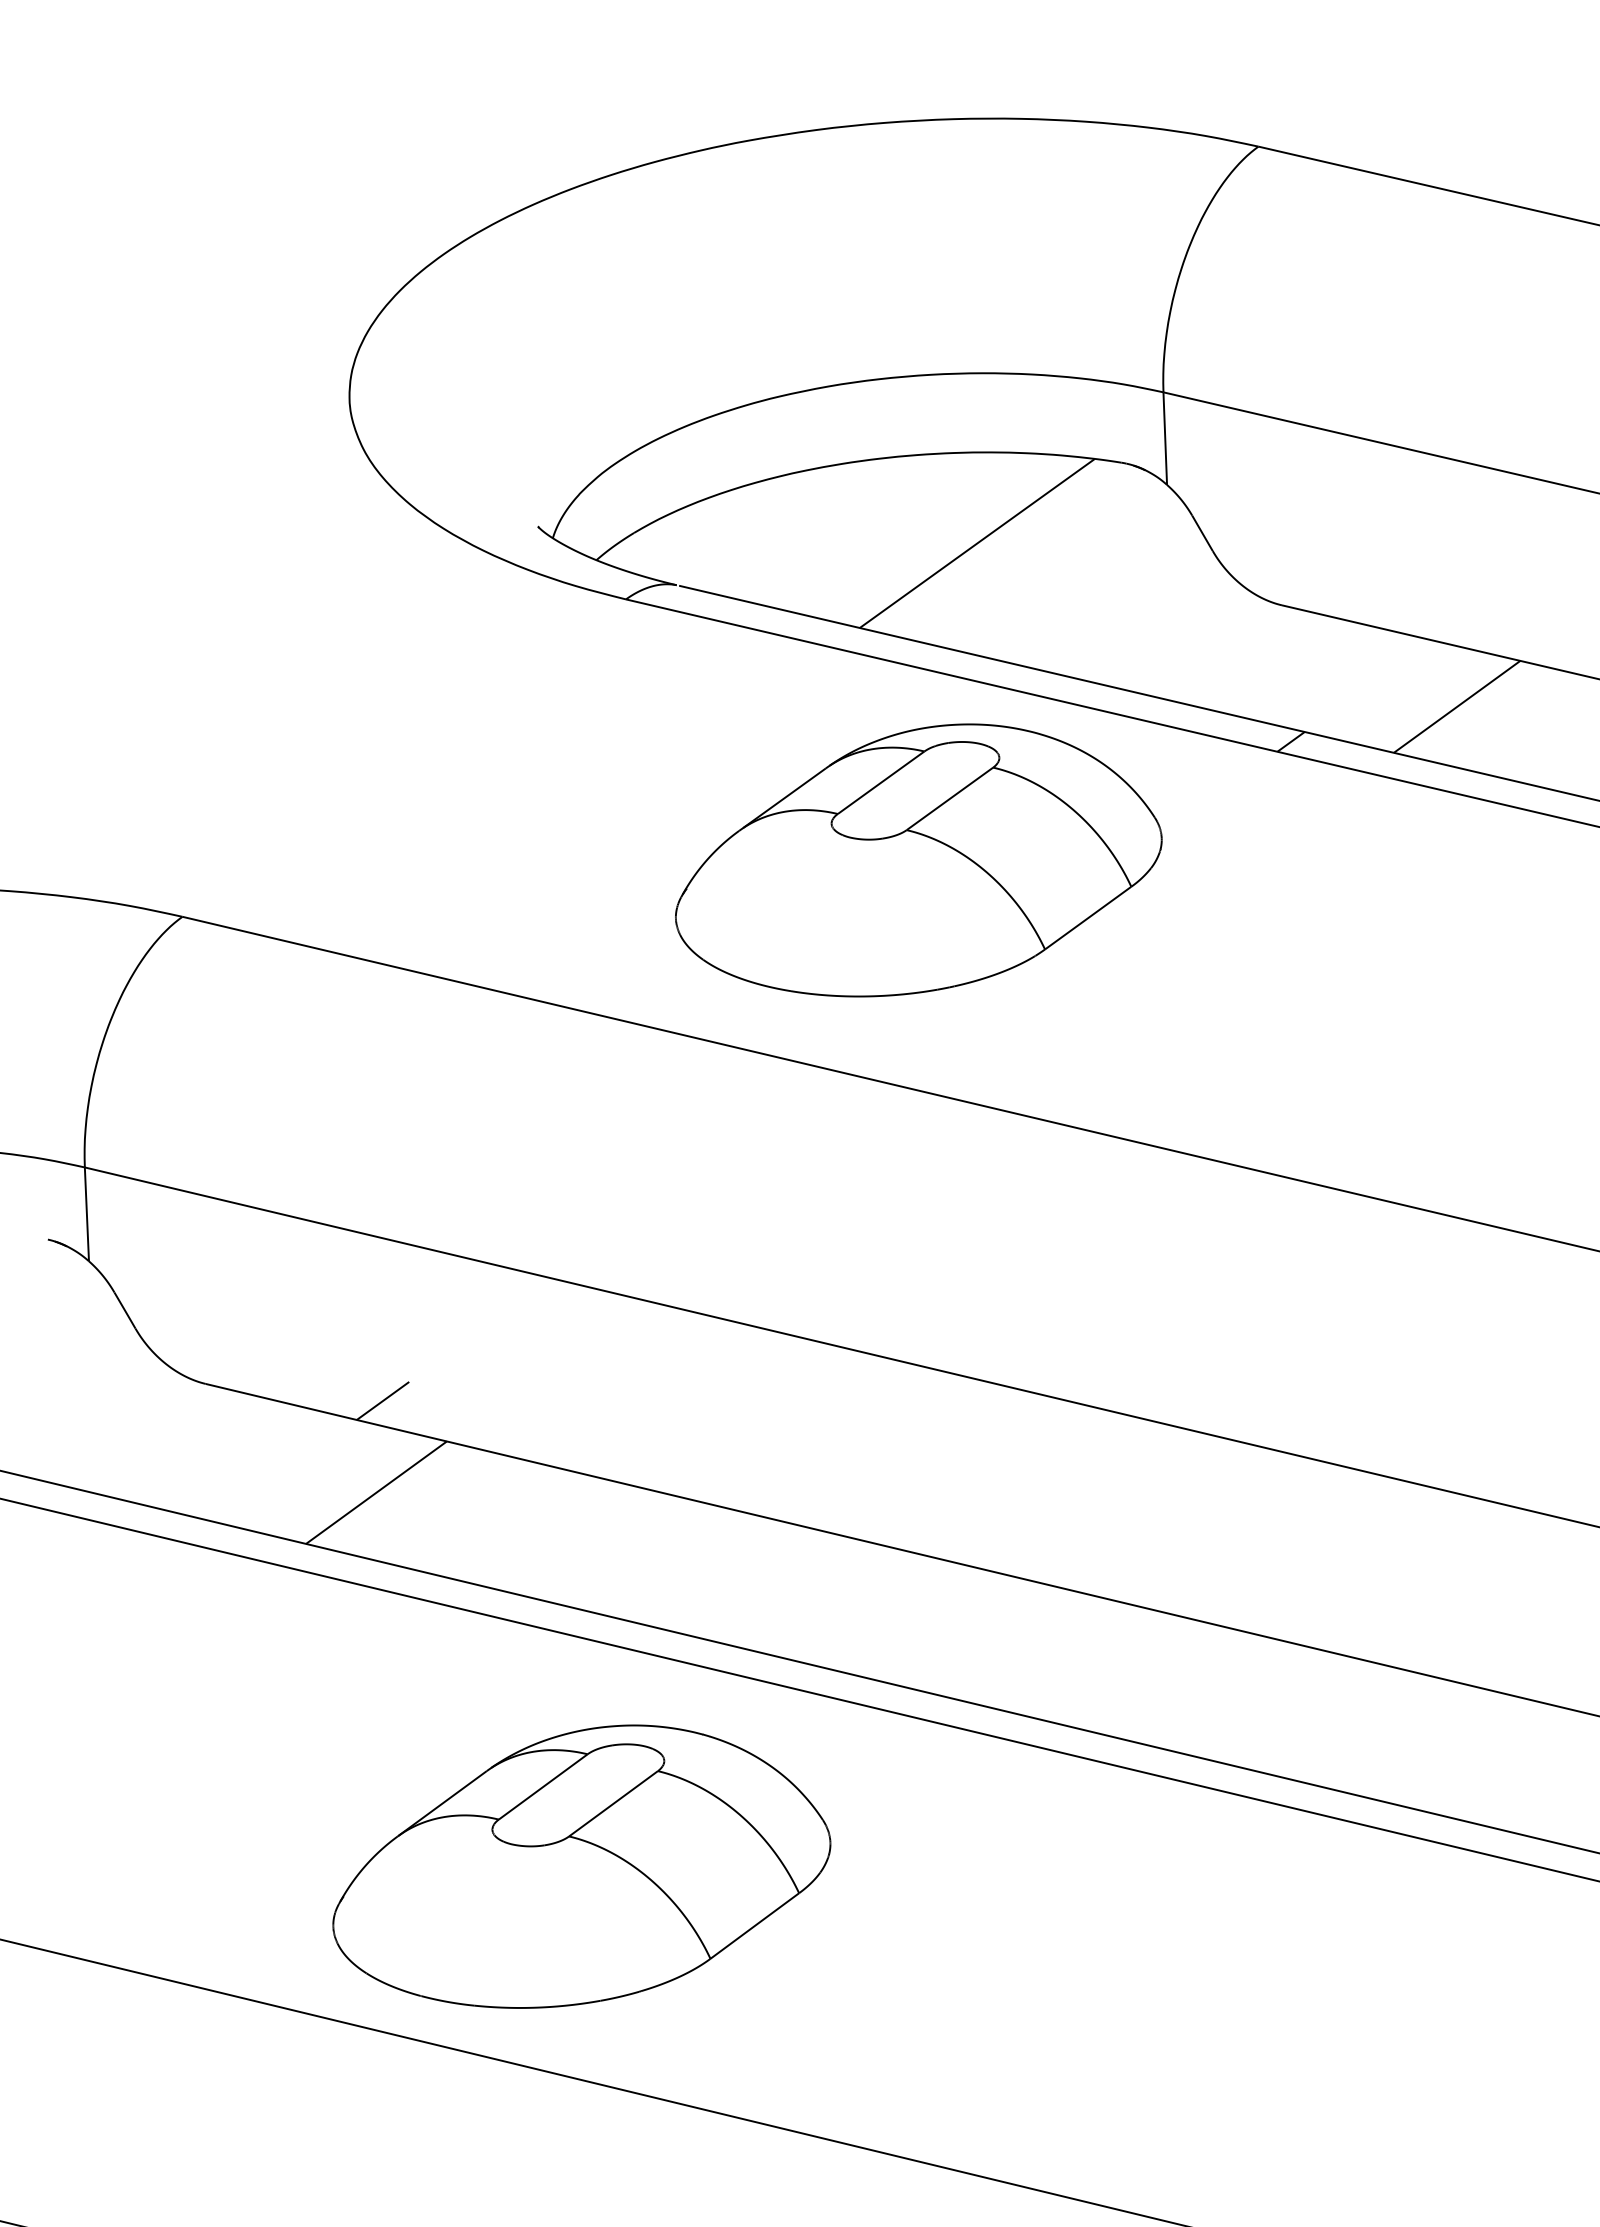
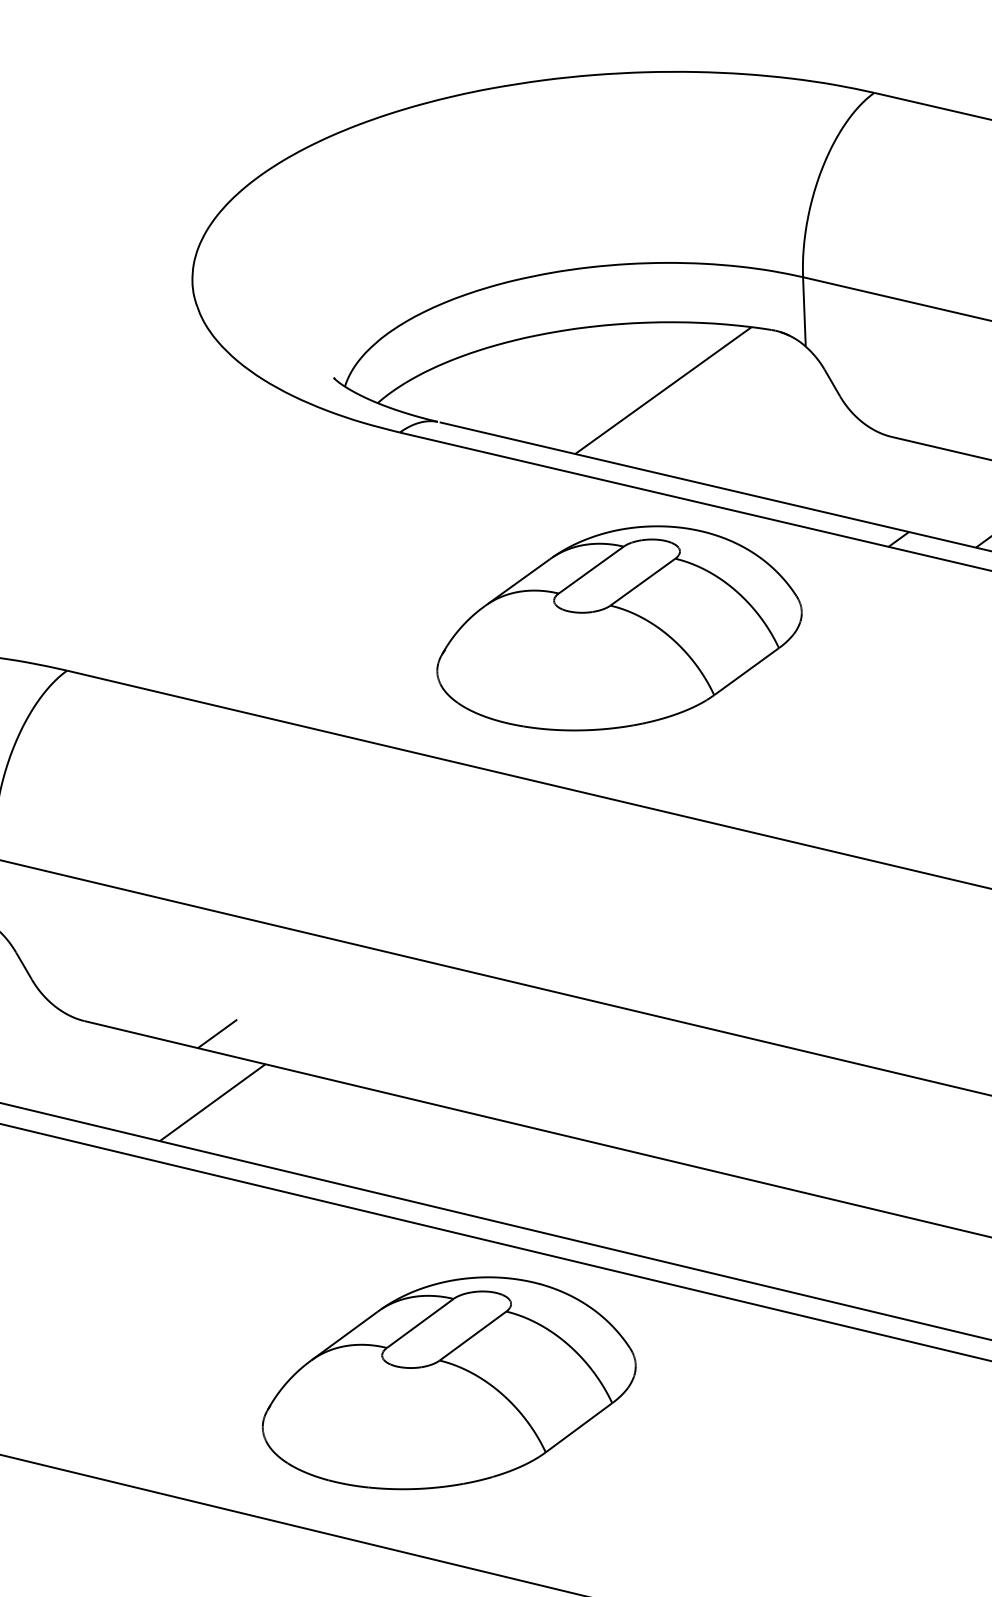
part: (581, 1866) -> (448, 1383), moved

